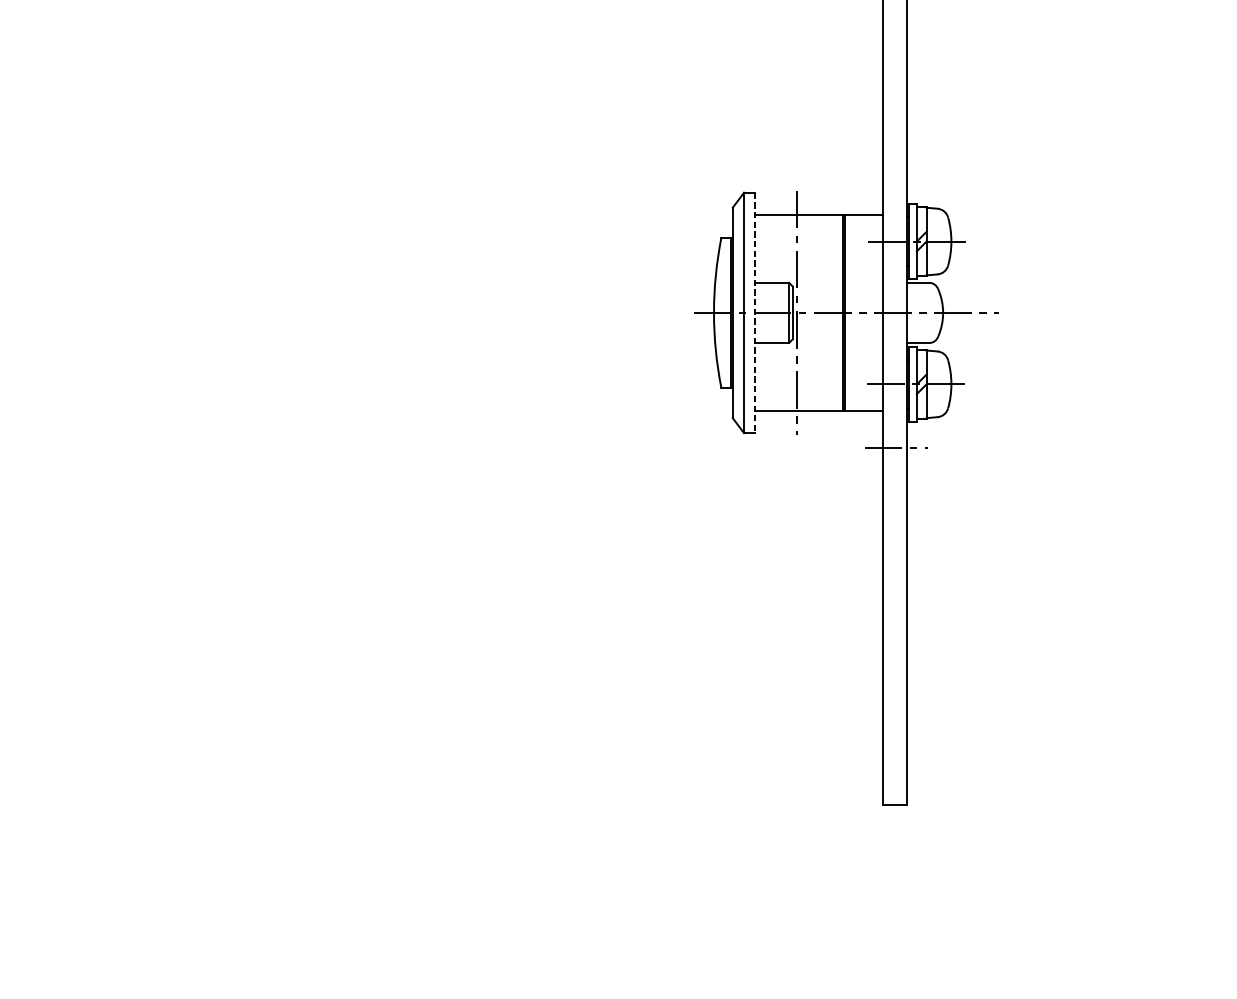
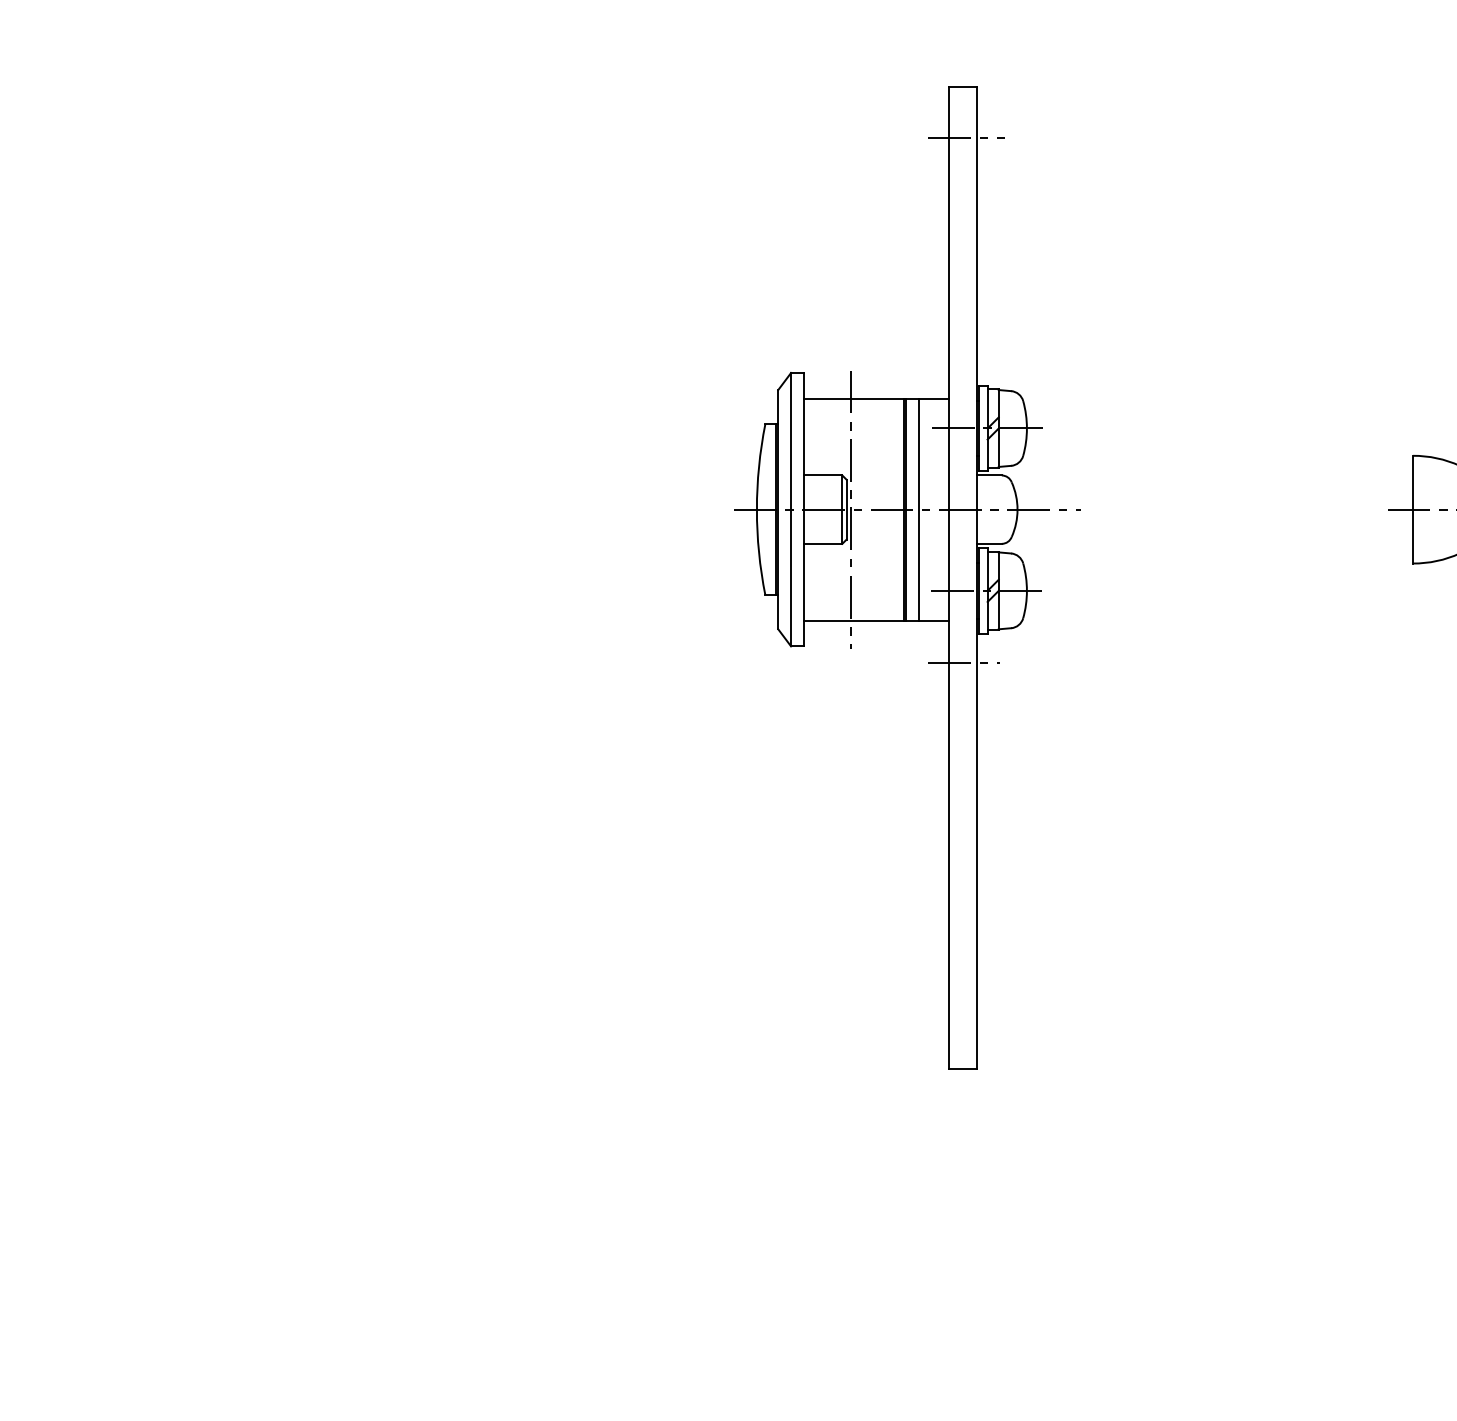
line: (754, 312) -> (803, 509), dashed -> solid
line: (856, 312) -> (919, 509), added

